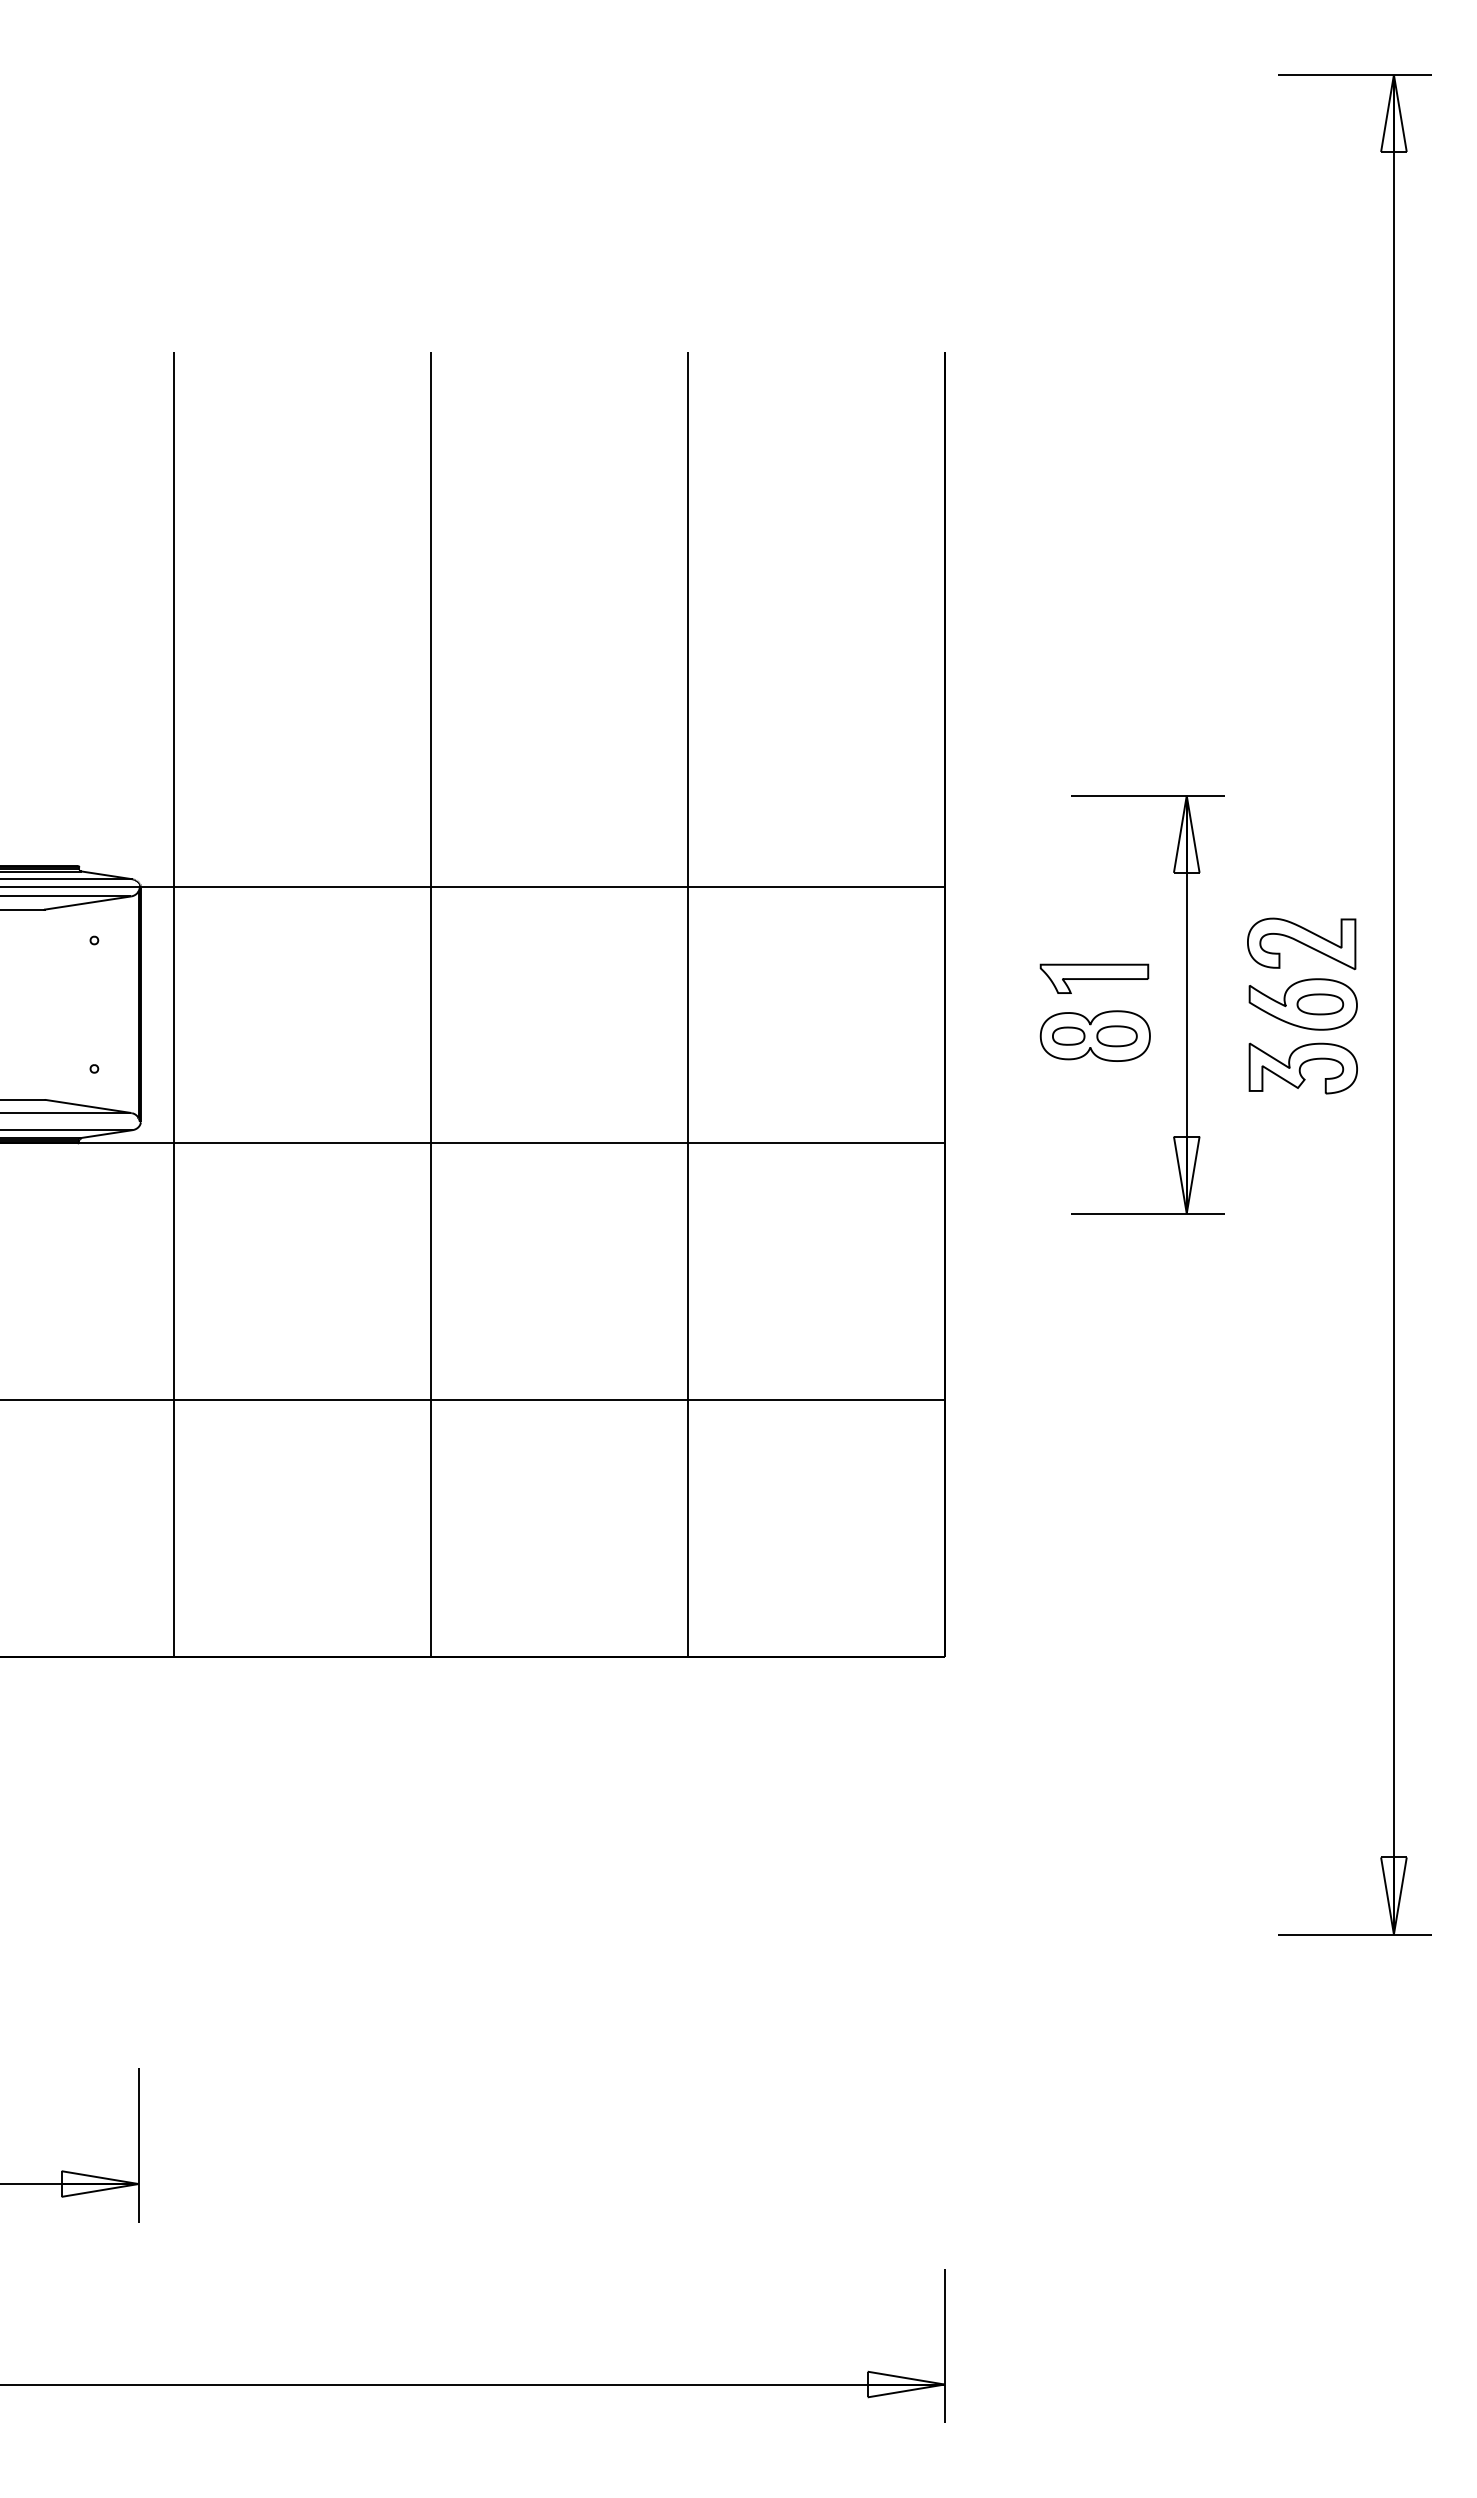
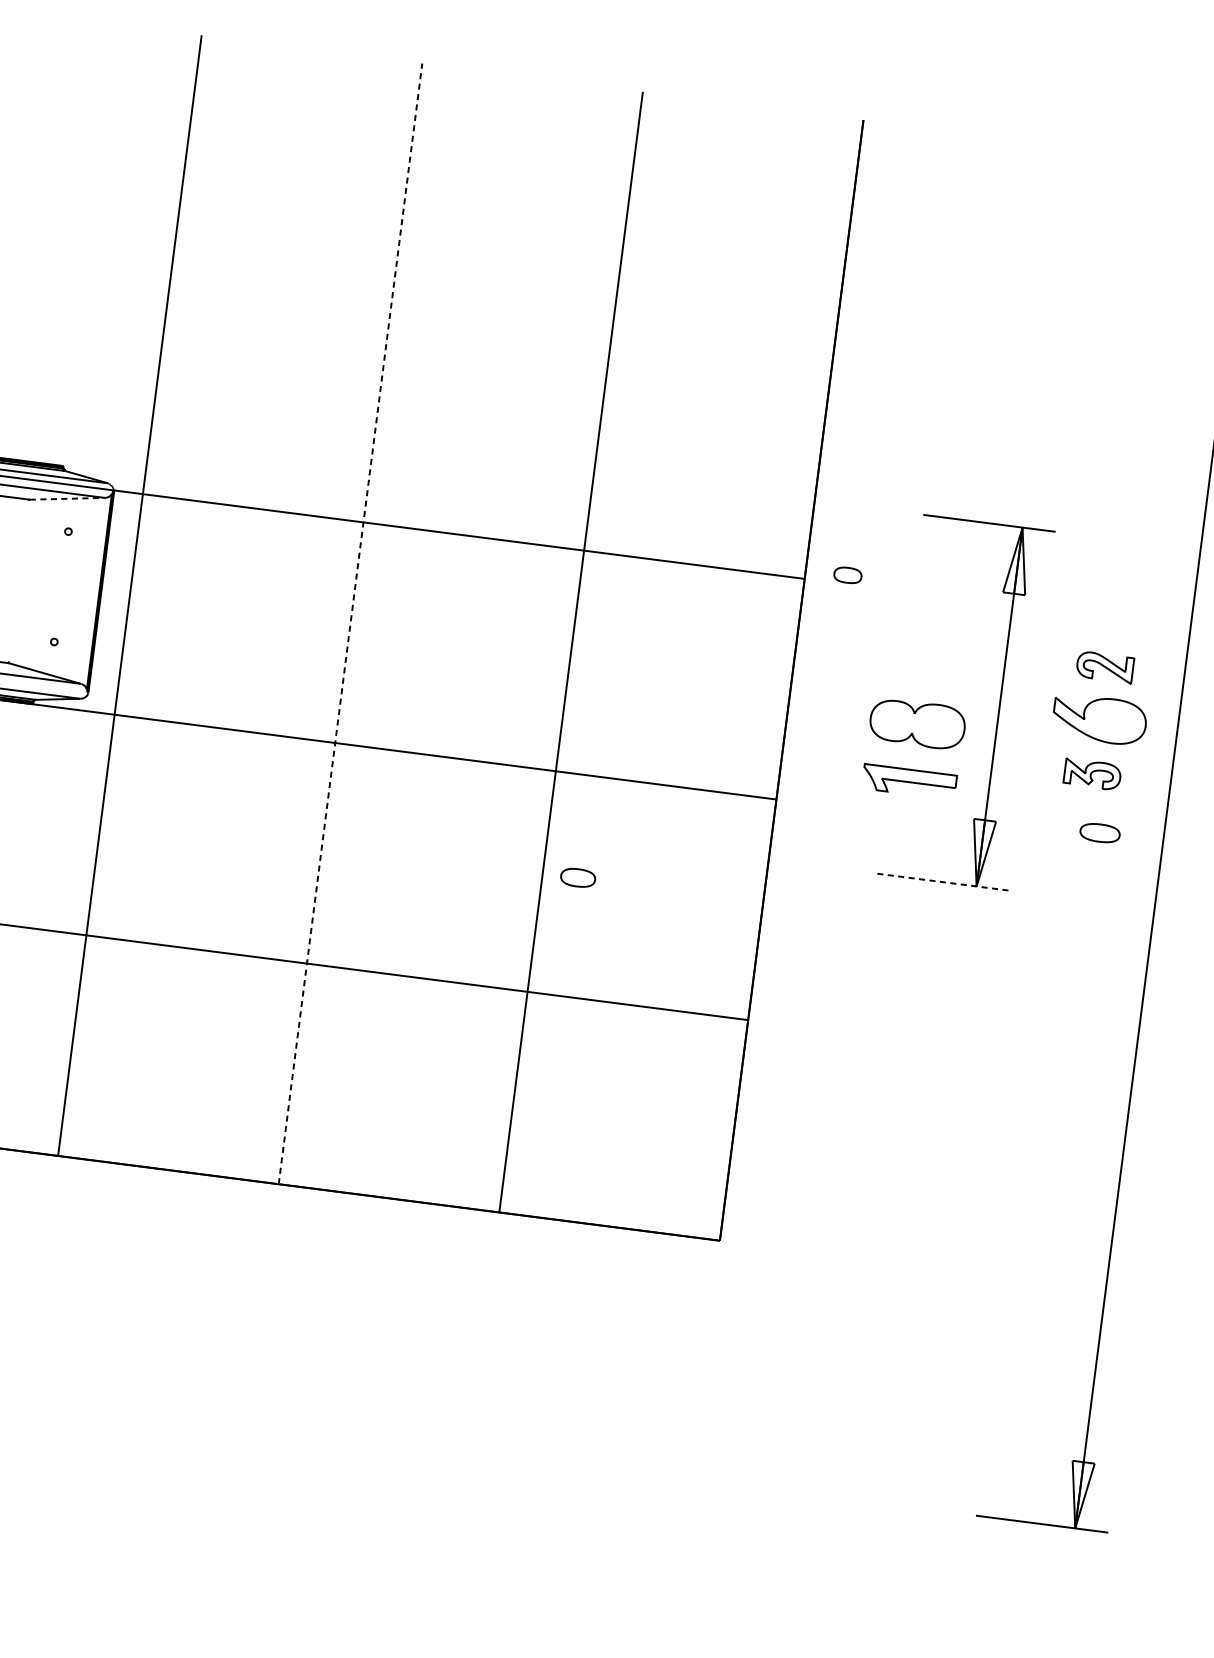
line: (88, 902) -> (67, 498), solid -> dashed
part: (1301, 943) -> (1104, 667), size x0.6
part: (1094, 978) -> (909, 781), moved
line: (431, 1004) -> (350, 623), solid -> dashed
part: (1320, 1004) -> (1100, 833), moved
part: (1068, 1035) -> (847, 574), moved
part: (1116, 1036) -> (577, 878), moved
part: (1302, 1068) -> (1091, 774), size x0.6
line: (1148, 1213) -> (943, 882), solid -> dashed

